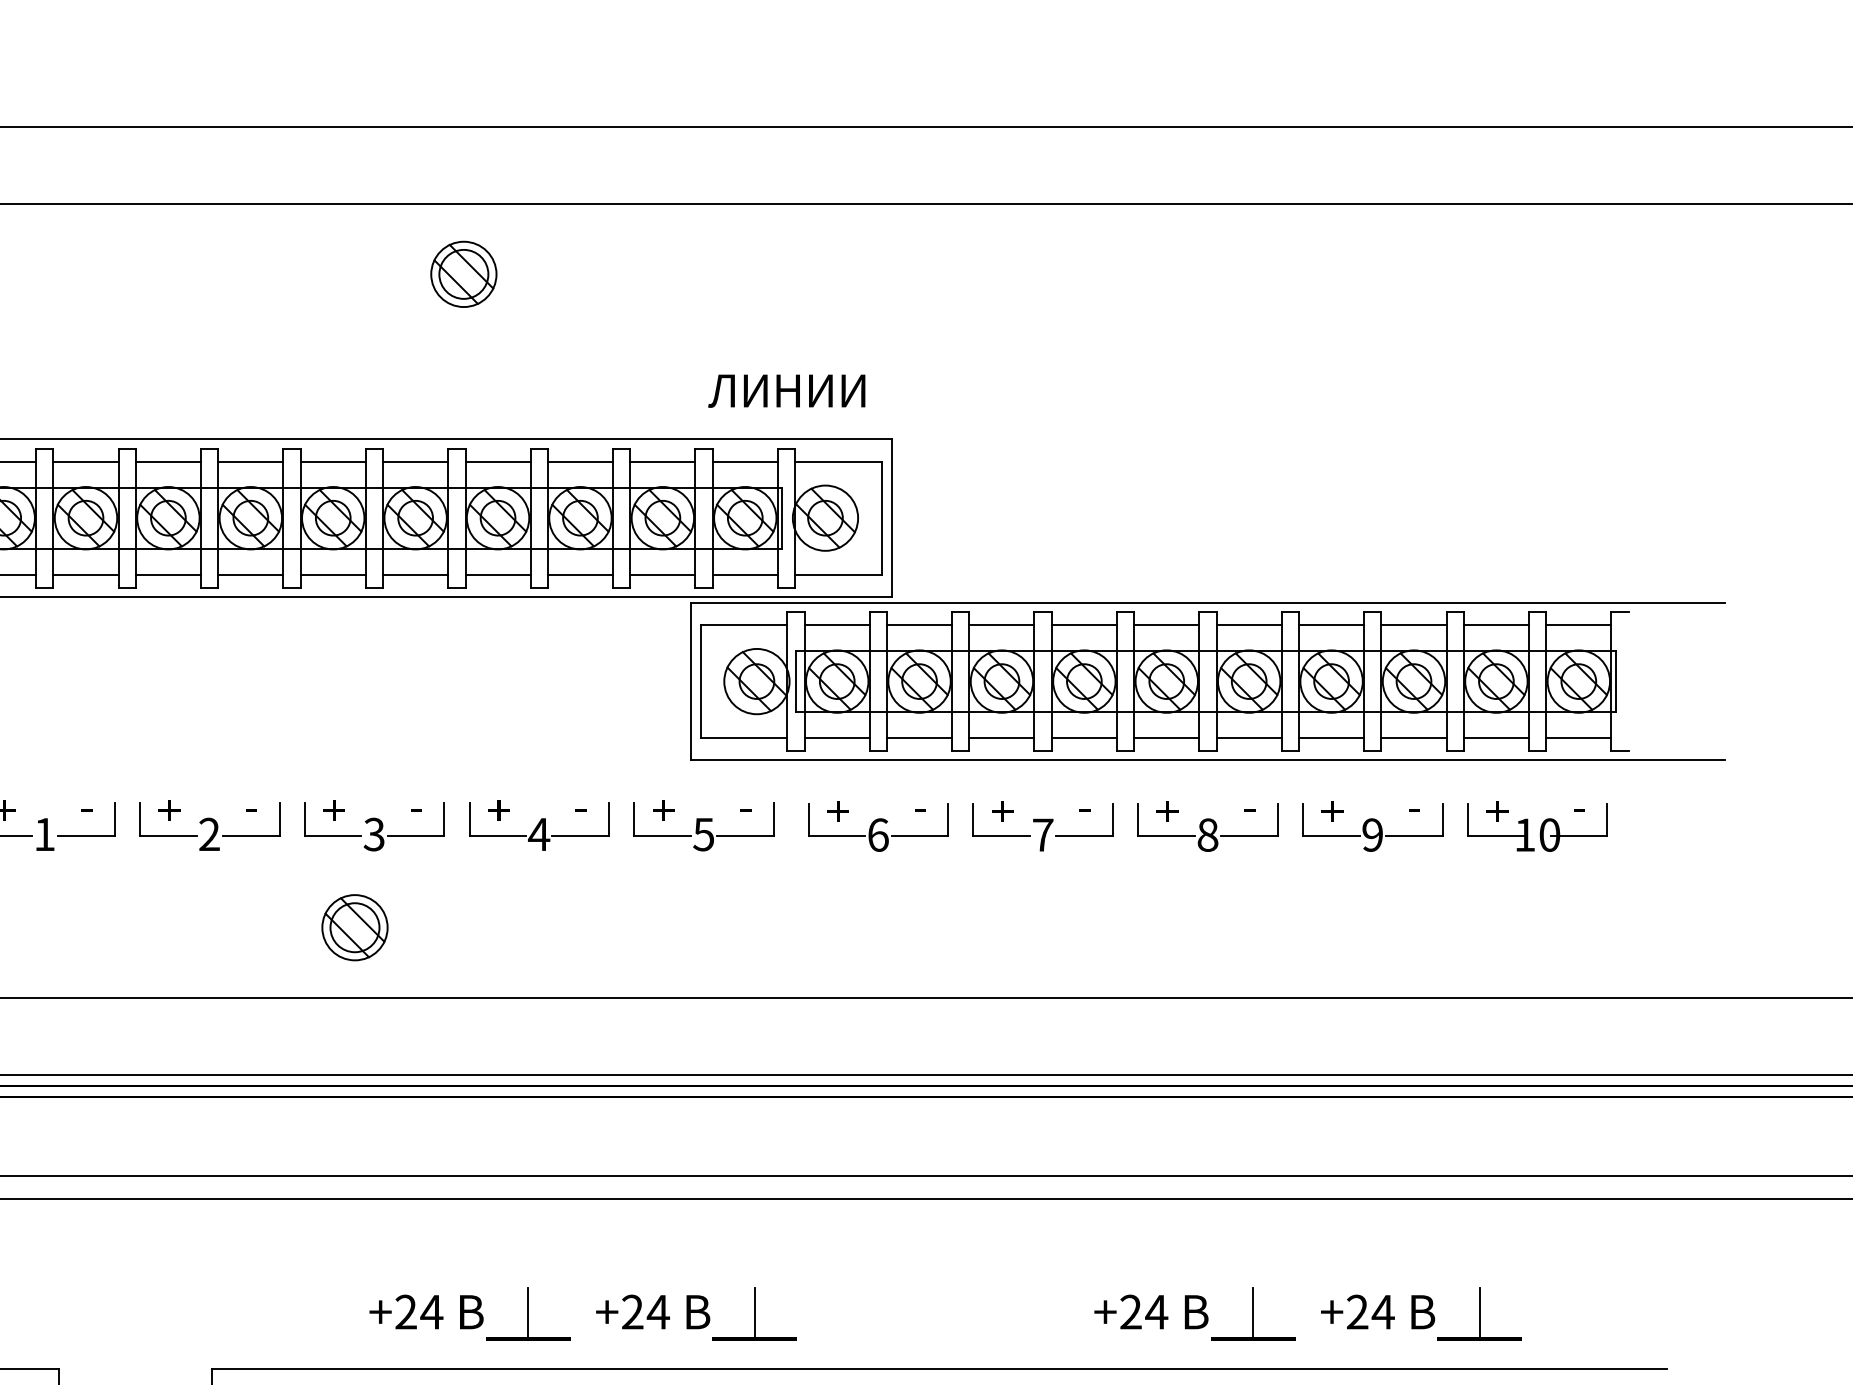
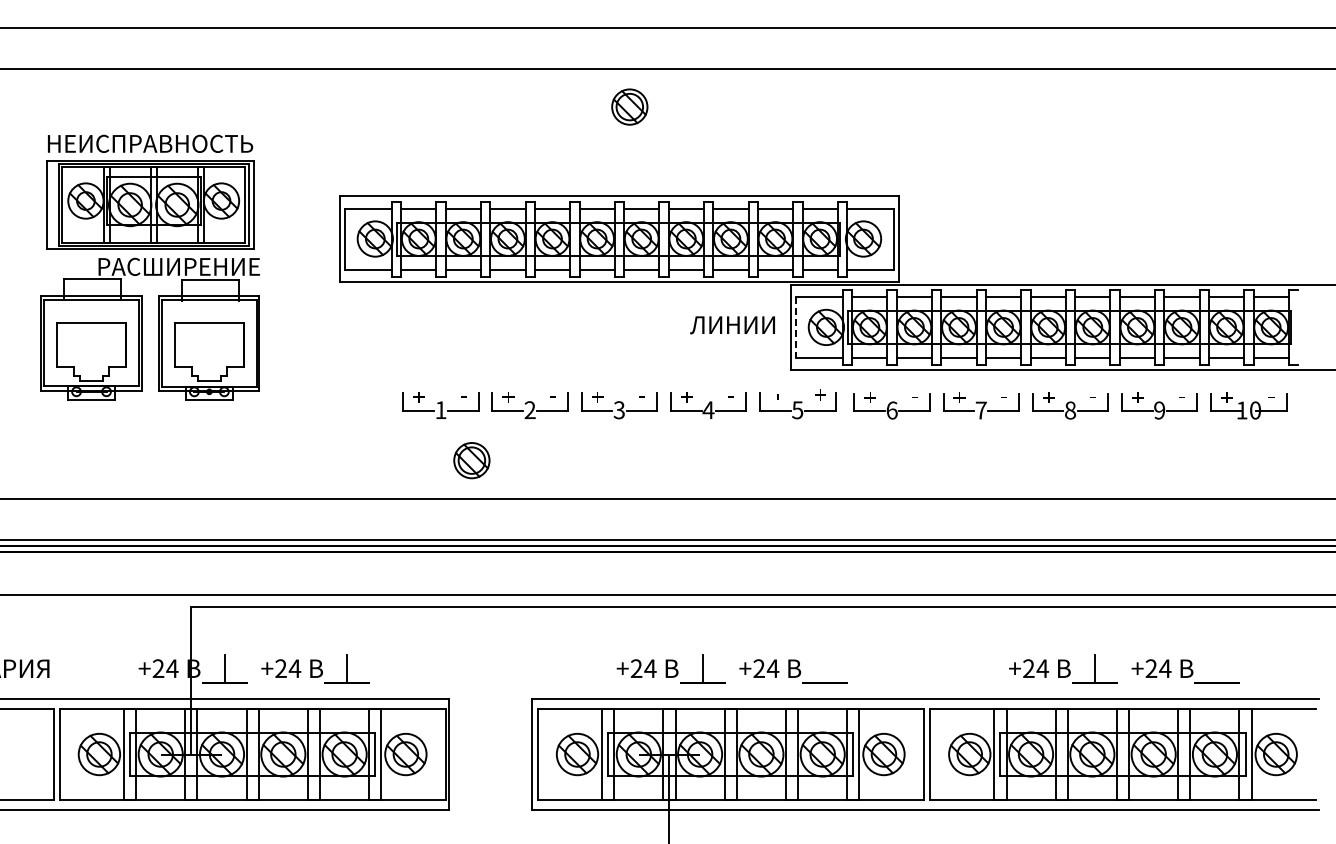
part: (463, 273) -> (629, 106), moved
text: (786, 391) -> (732, 325), moved
line: (699, 681) -> (795, 327), solid -> dashed
text: (746, 805) -> (820, 394), - -> +
text: (662, 811) -> (775, 397), + -> -
part: (354, 927) -> (471, 460), moved
line: (755, 1313) -> (825, 669), removed
line: (1479, 1313) -> (1217, 669), removed

